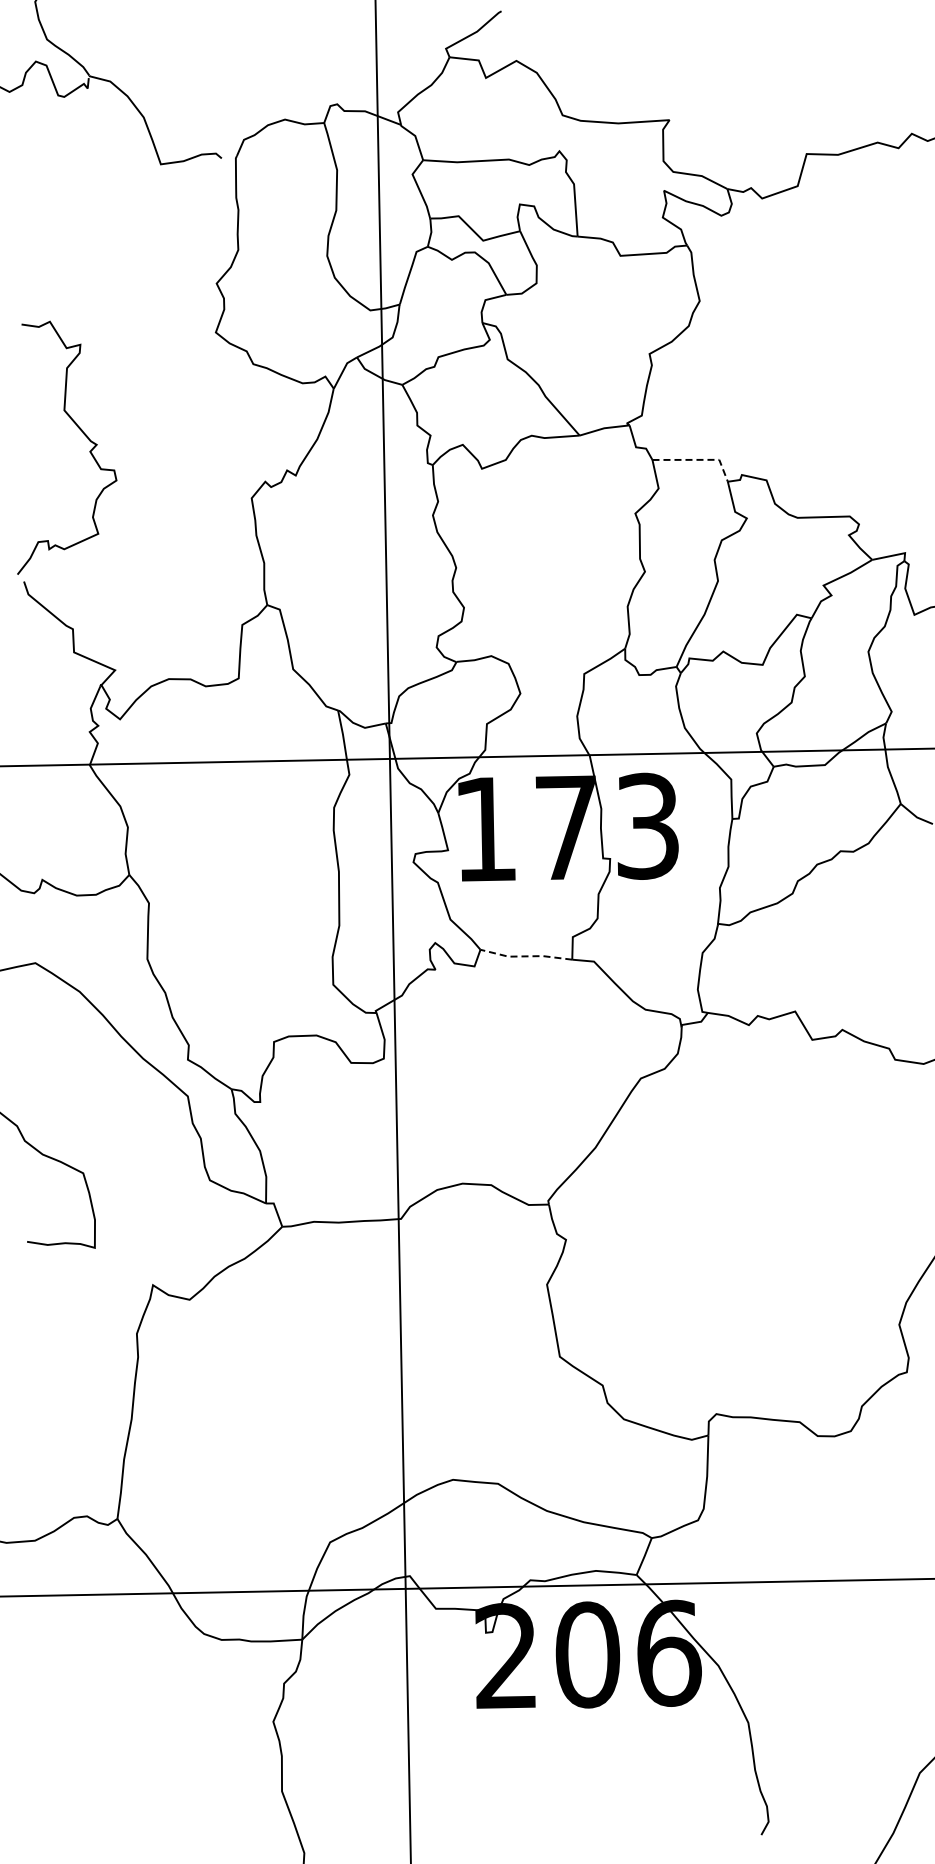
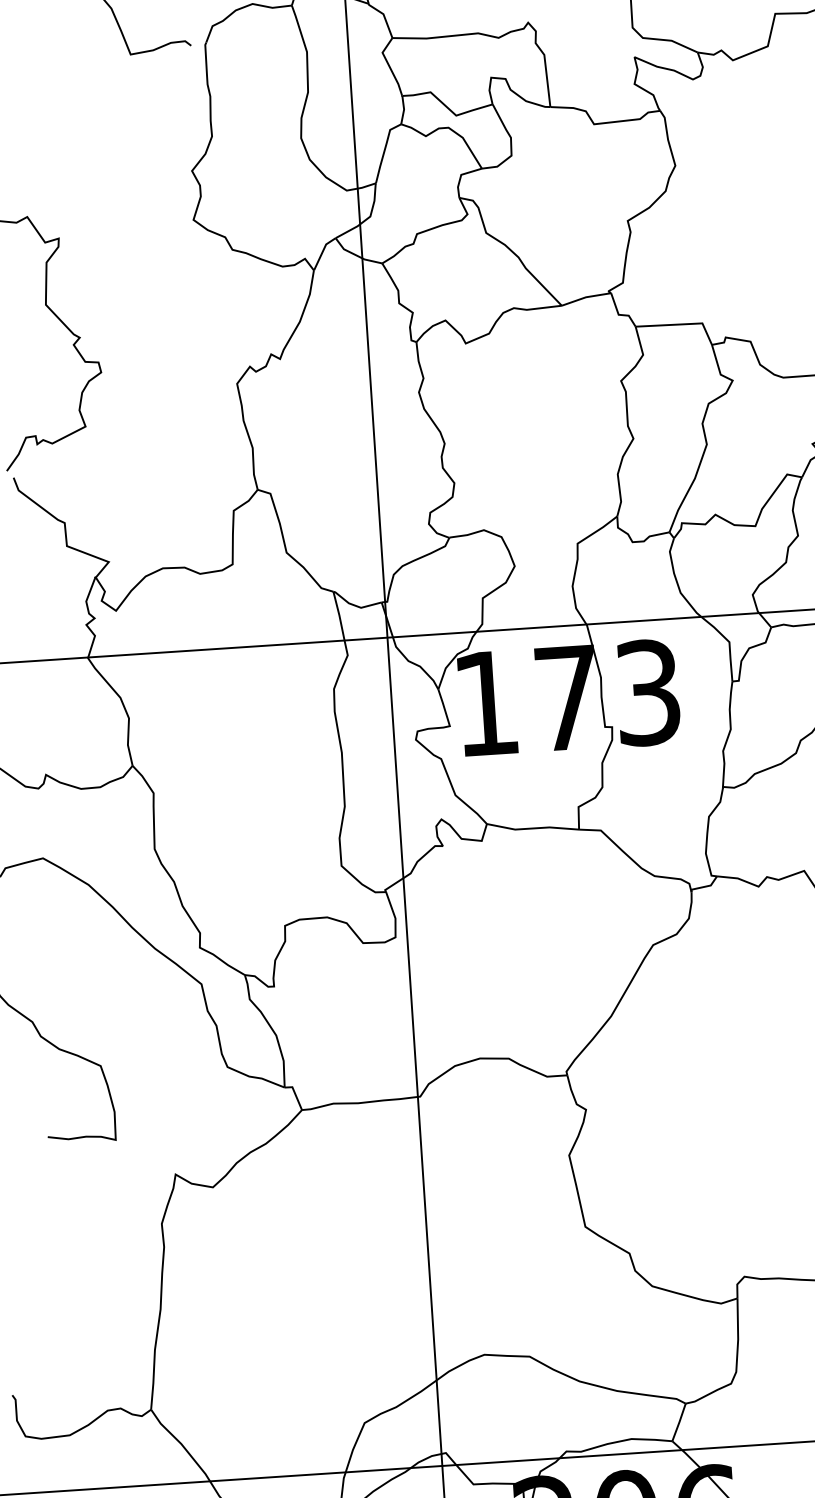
line: (698, 459) -> (681, 324), dashed -> solid
line: (526, 956) -> (533, 828), dashed -> solid

